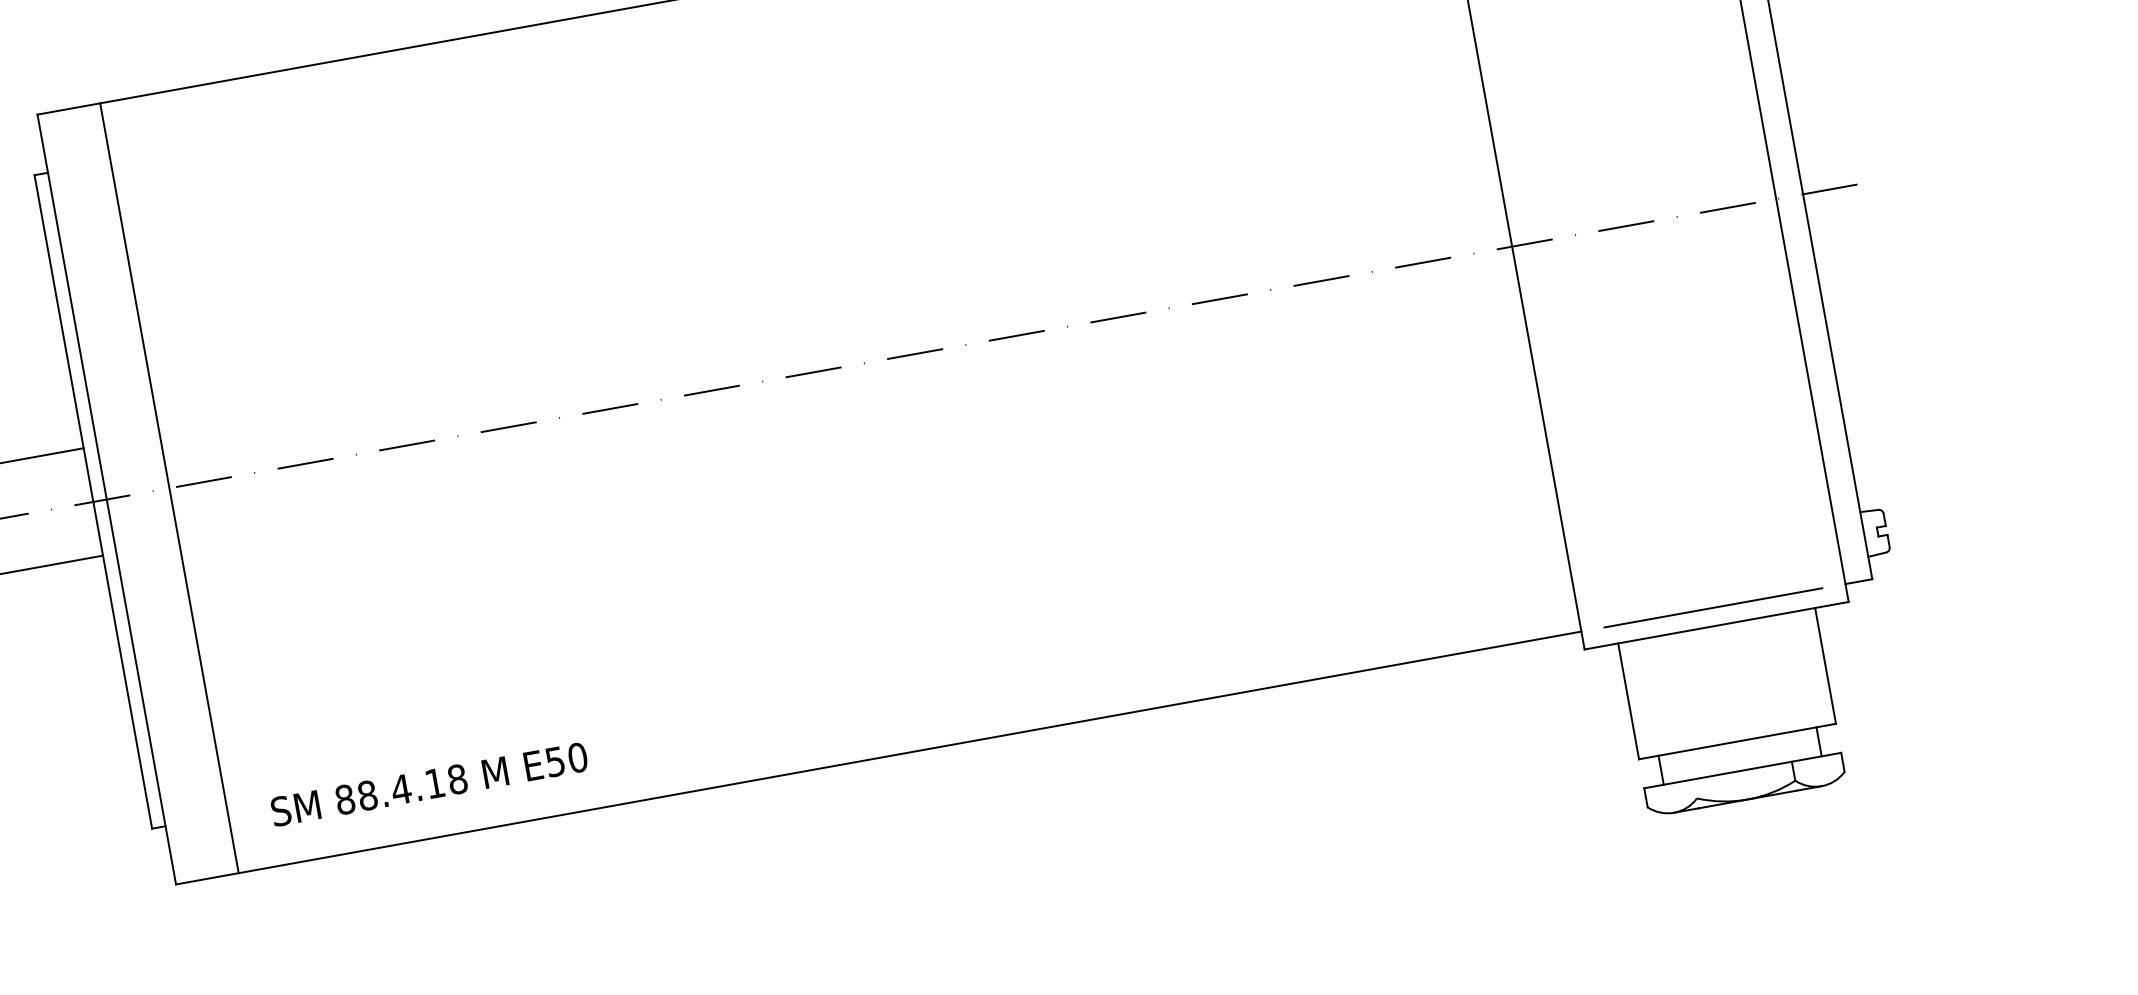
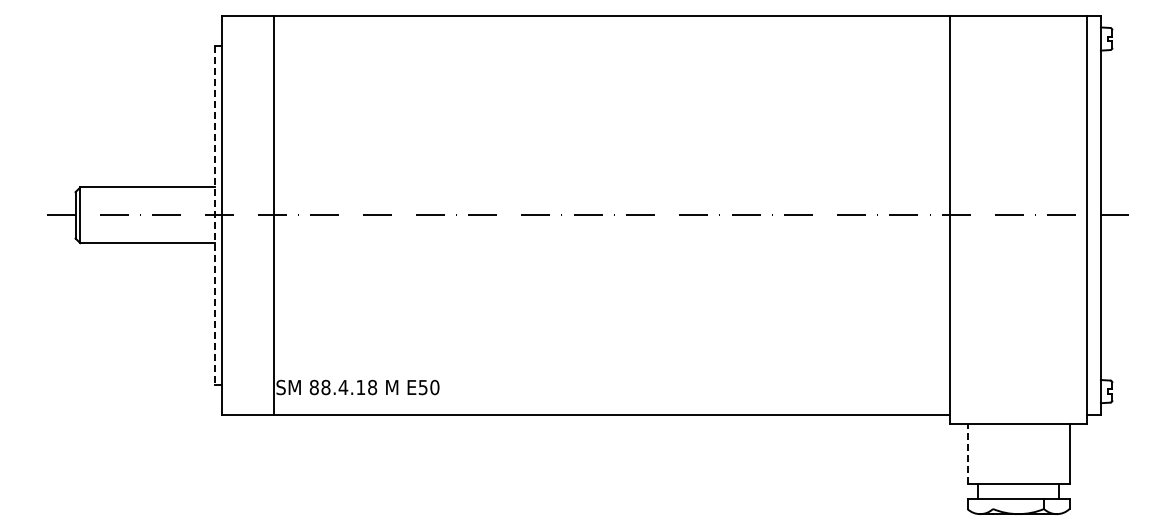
line: (169, 486) -> (274, 214), moved
line: (92, 502) -> (214, 215), solid -> dashed
line: (1713, 607) -> (1018, 414), removed
line: (1628, 700) -> (967, 453), solid -> dashed

